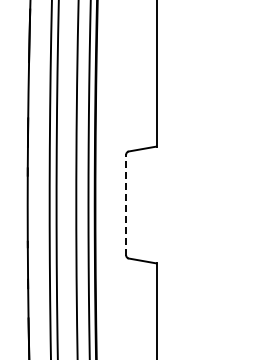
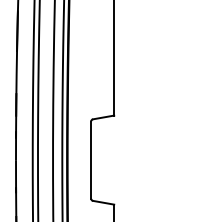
line: (126, 205) -> (91, 160), dashed -> solid

